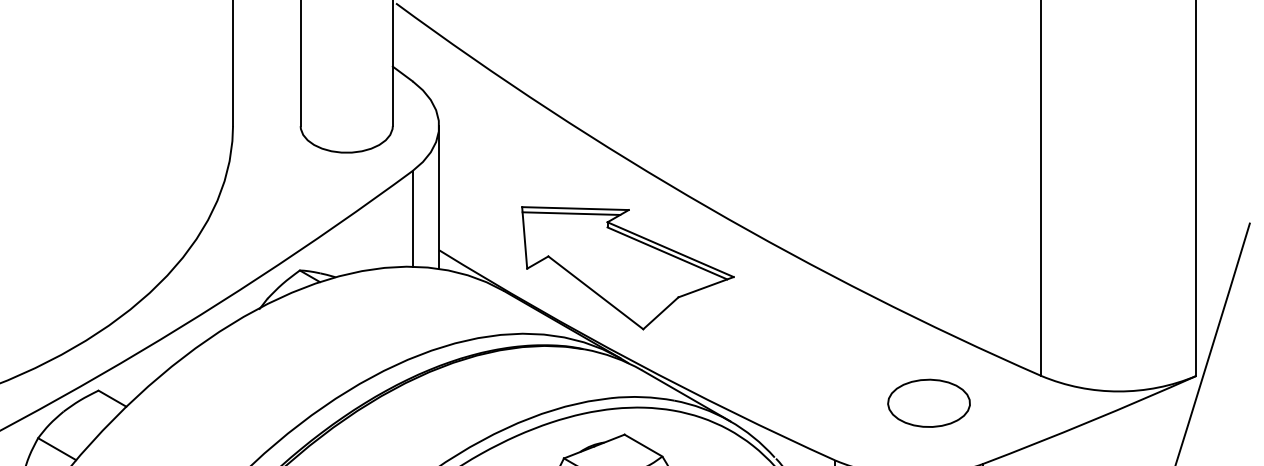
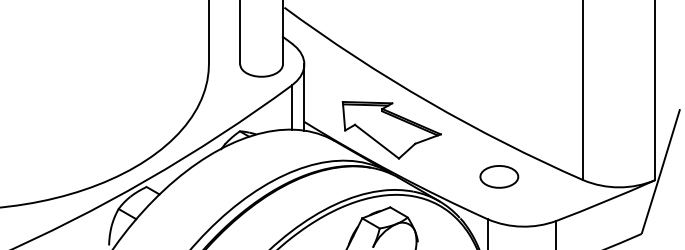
part: (929, 402) -> (499, 176), moved

